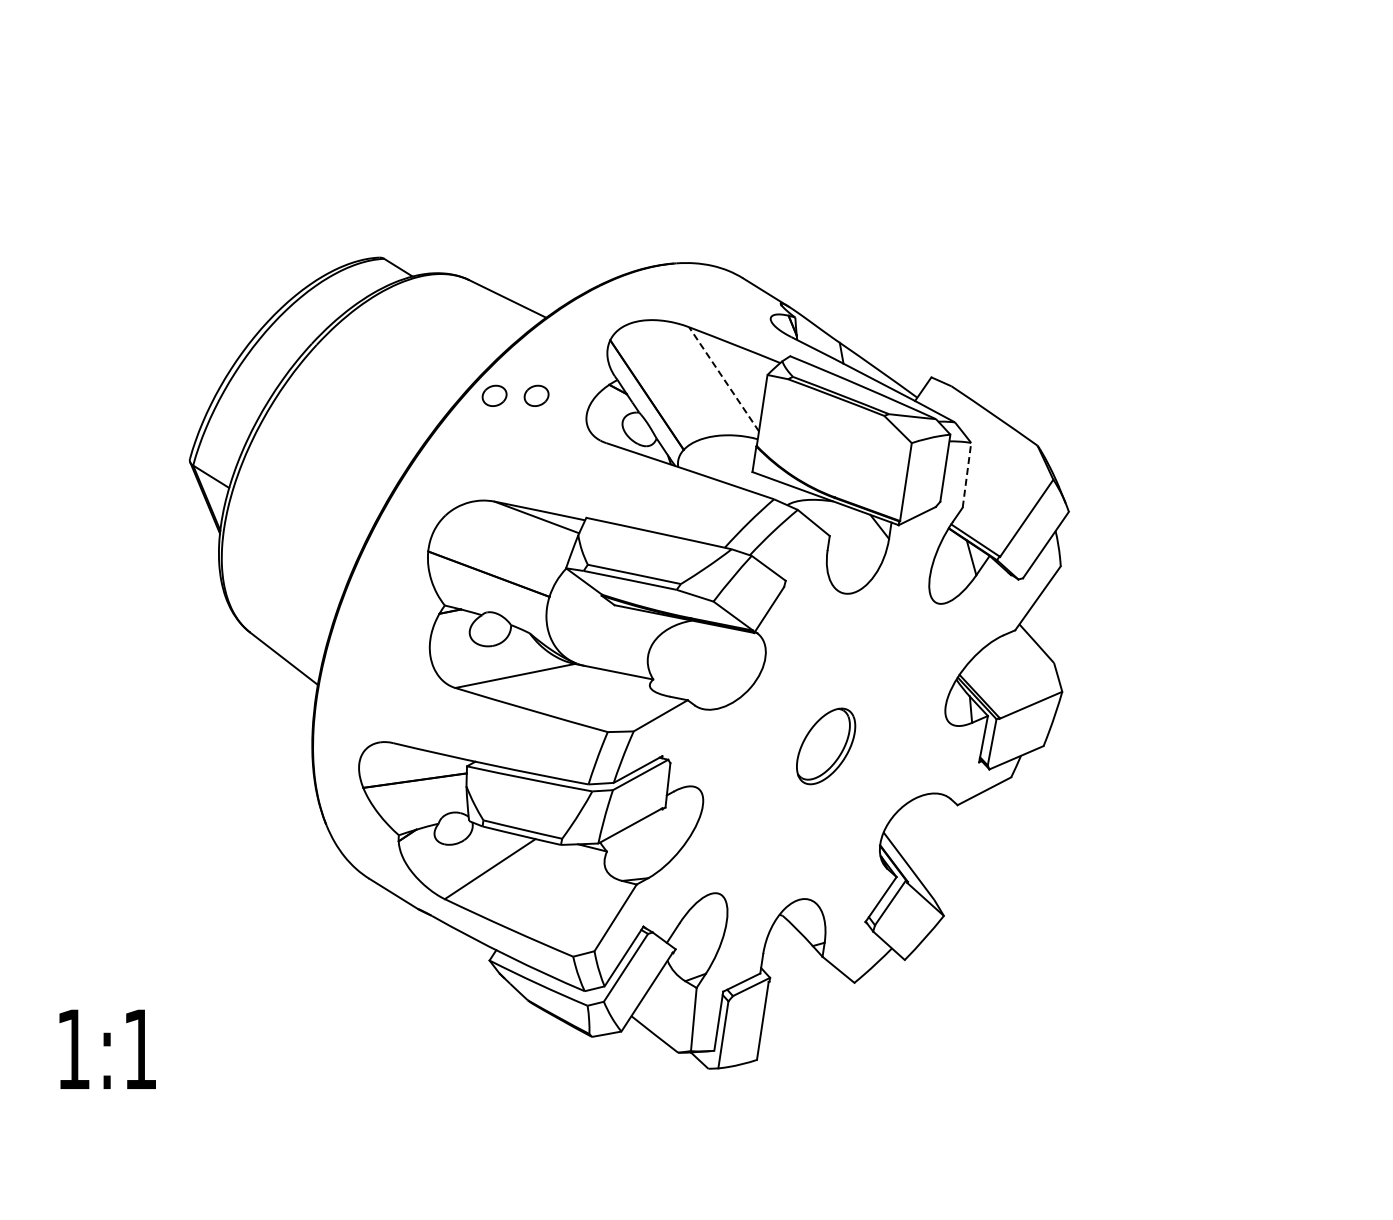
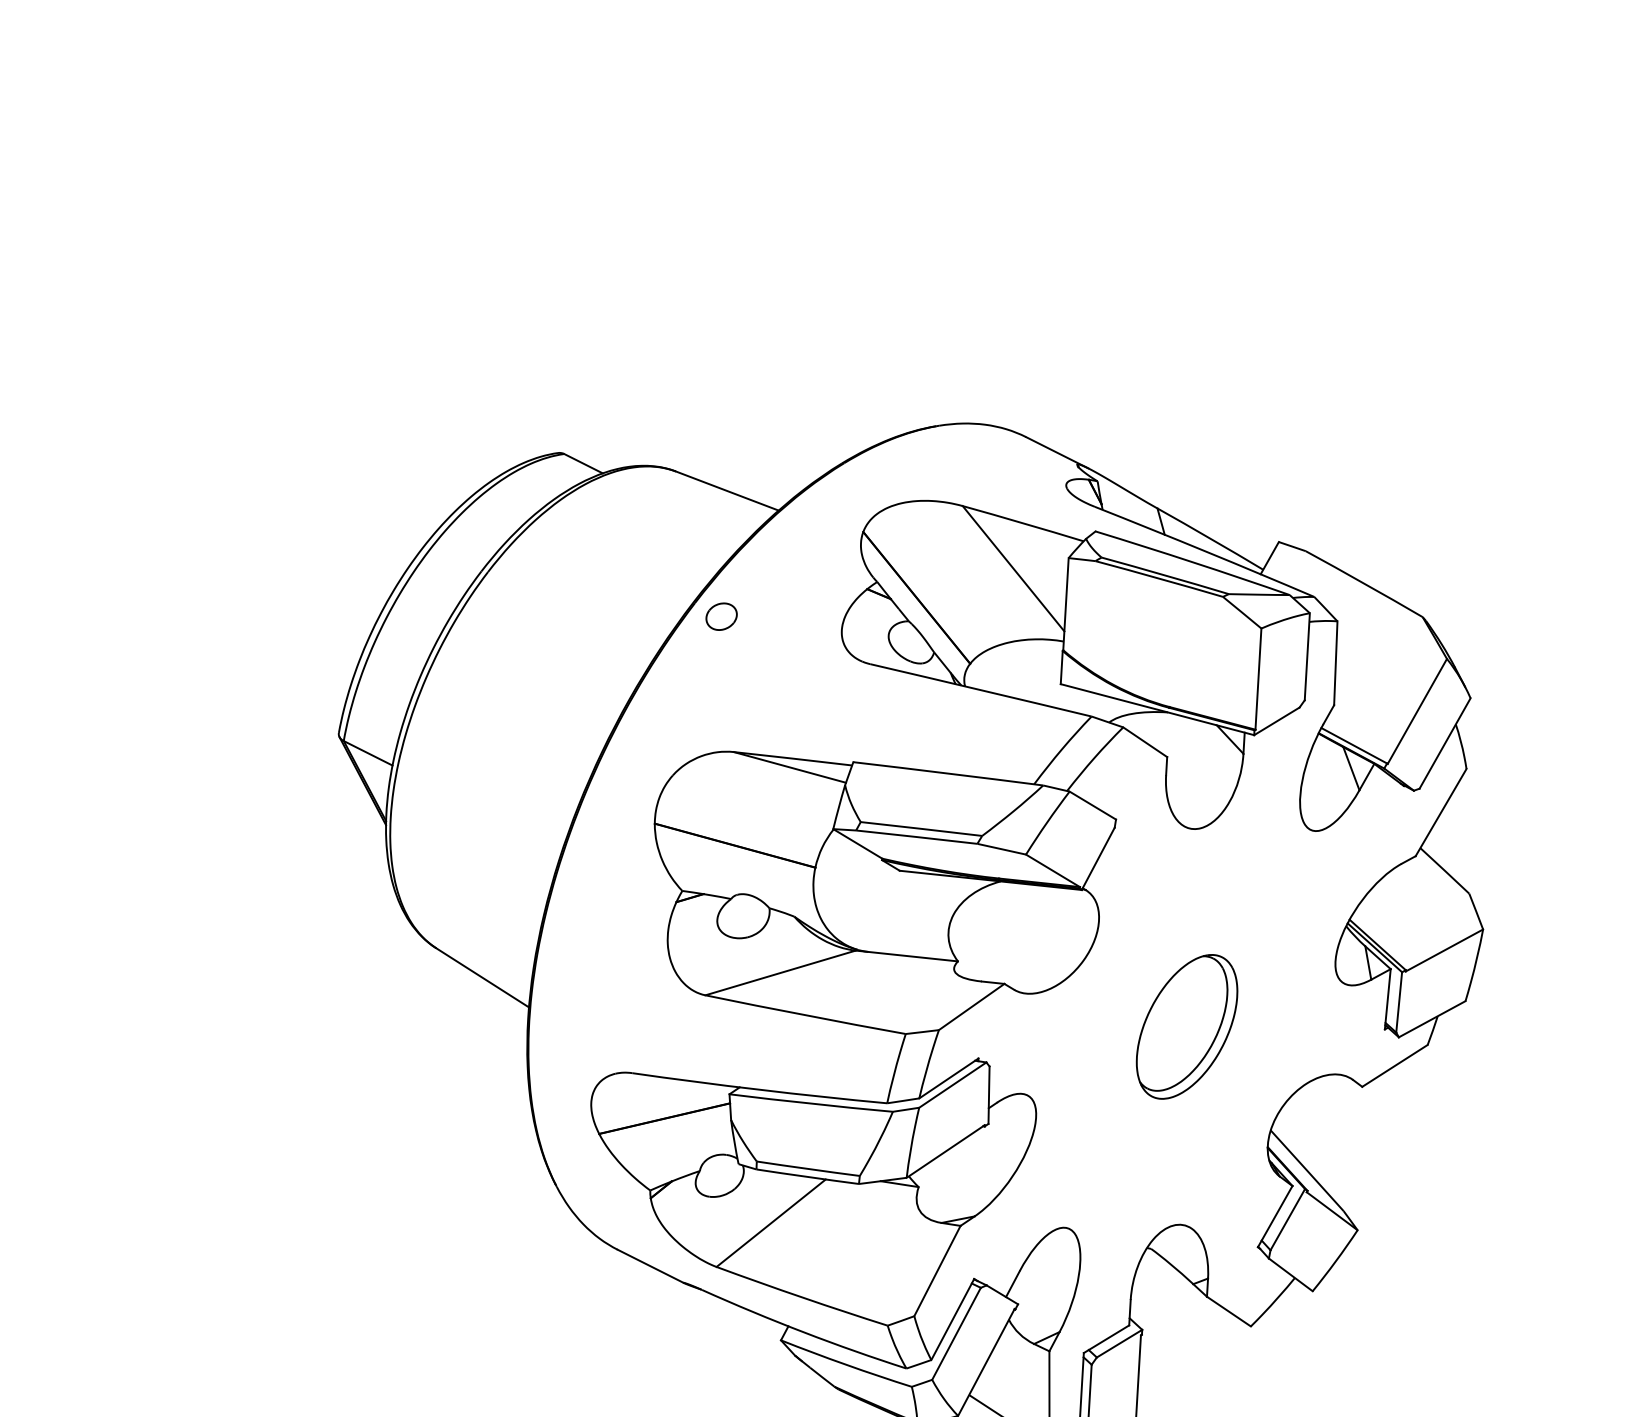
line: (724, 379) -> (1014, 568), dashed -> solid
part: (536, 395) -> (775, 611), removed
line: (966, 475) -> (1335, 663), dashed -> solid
part: (825, 746) -> (1186, 1027), size x1.43

